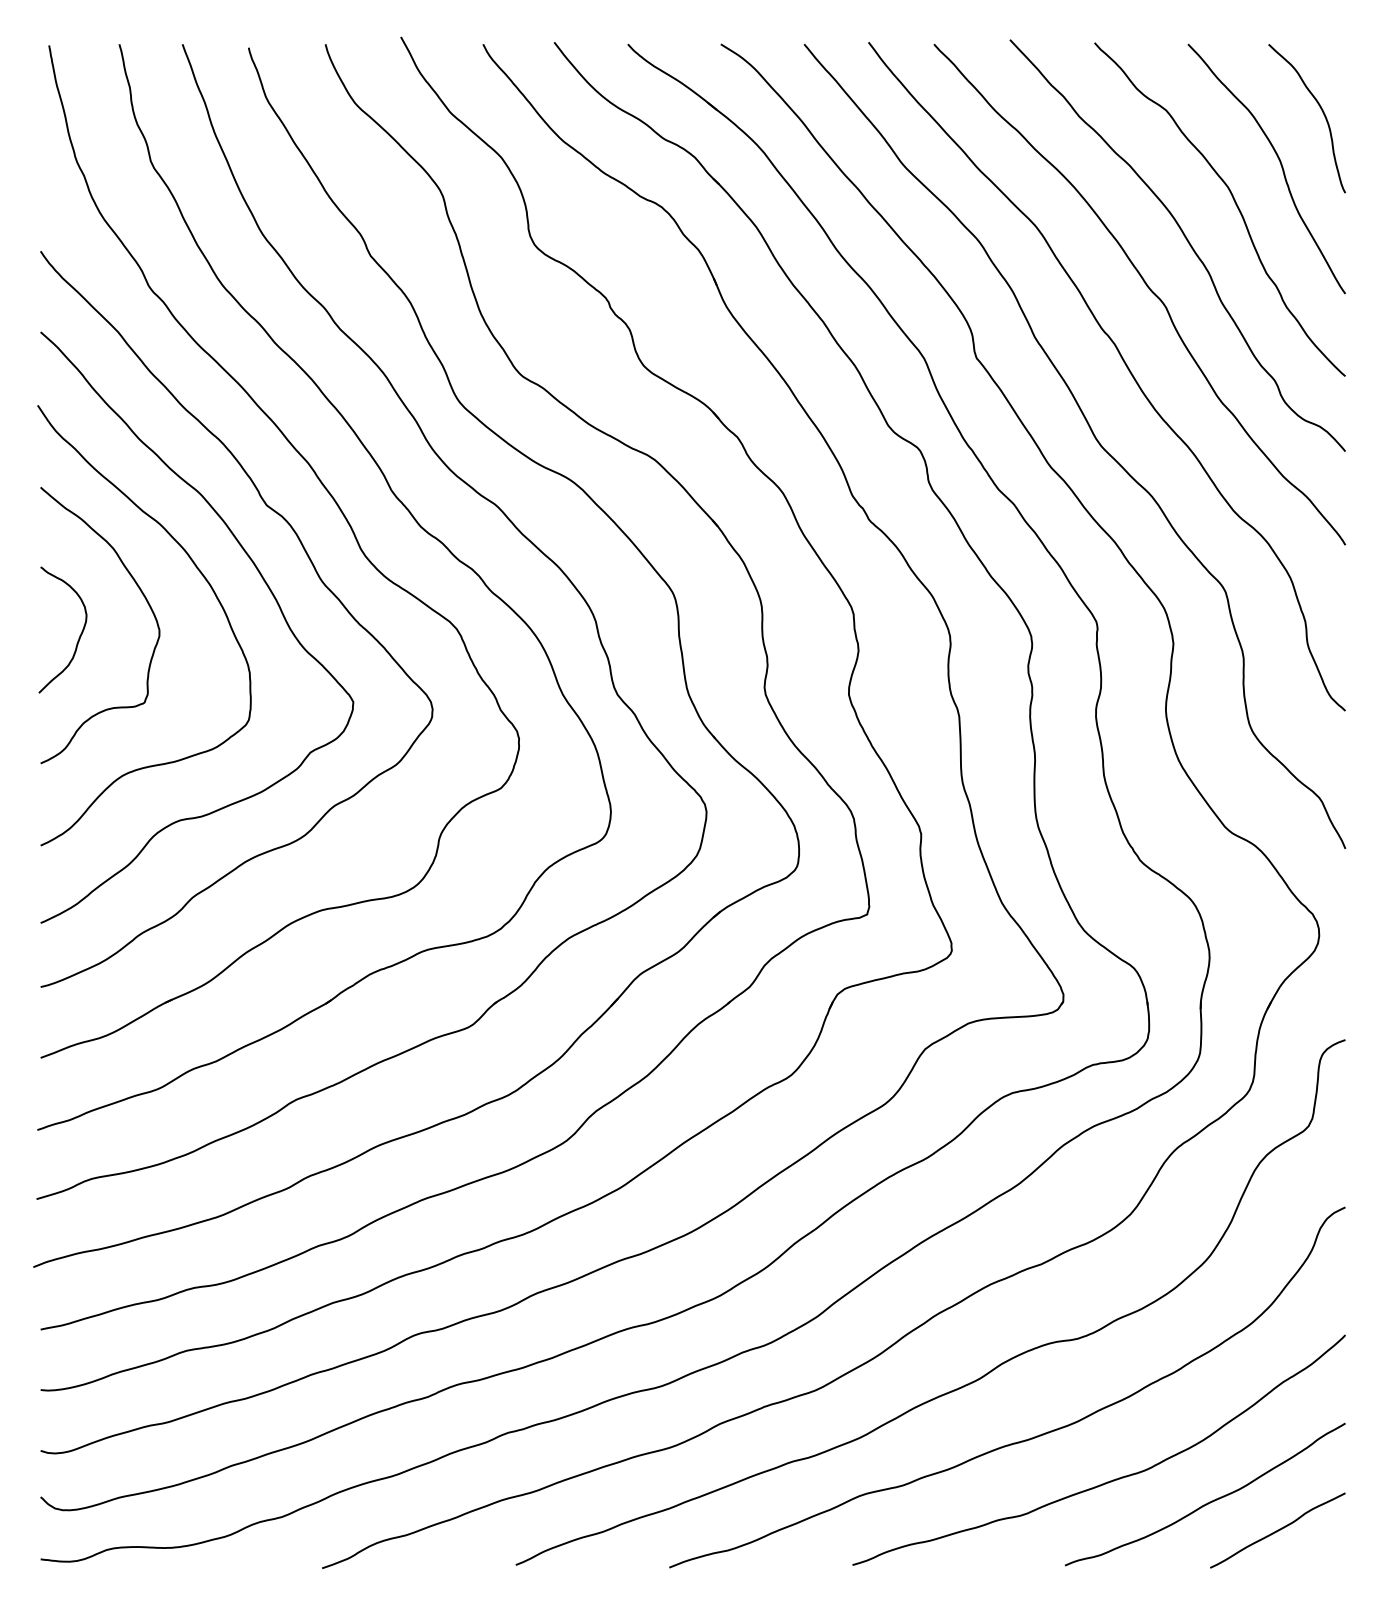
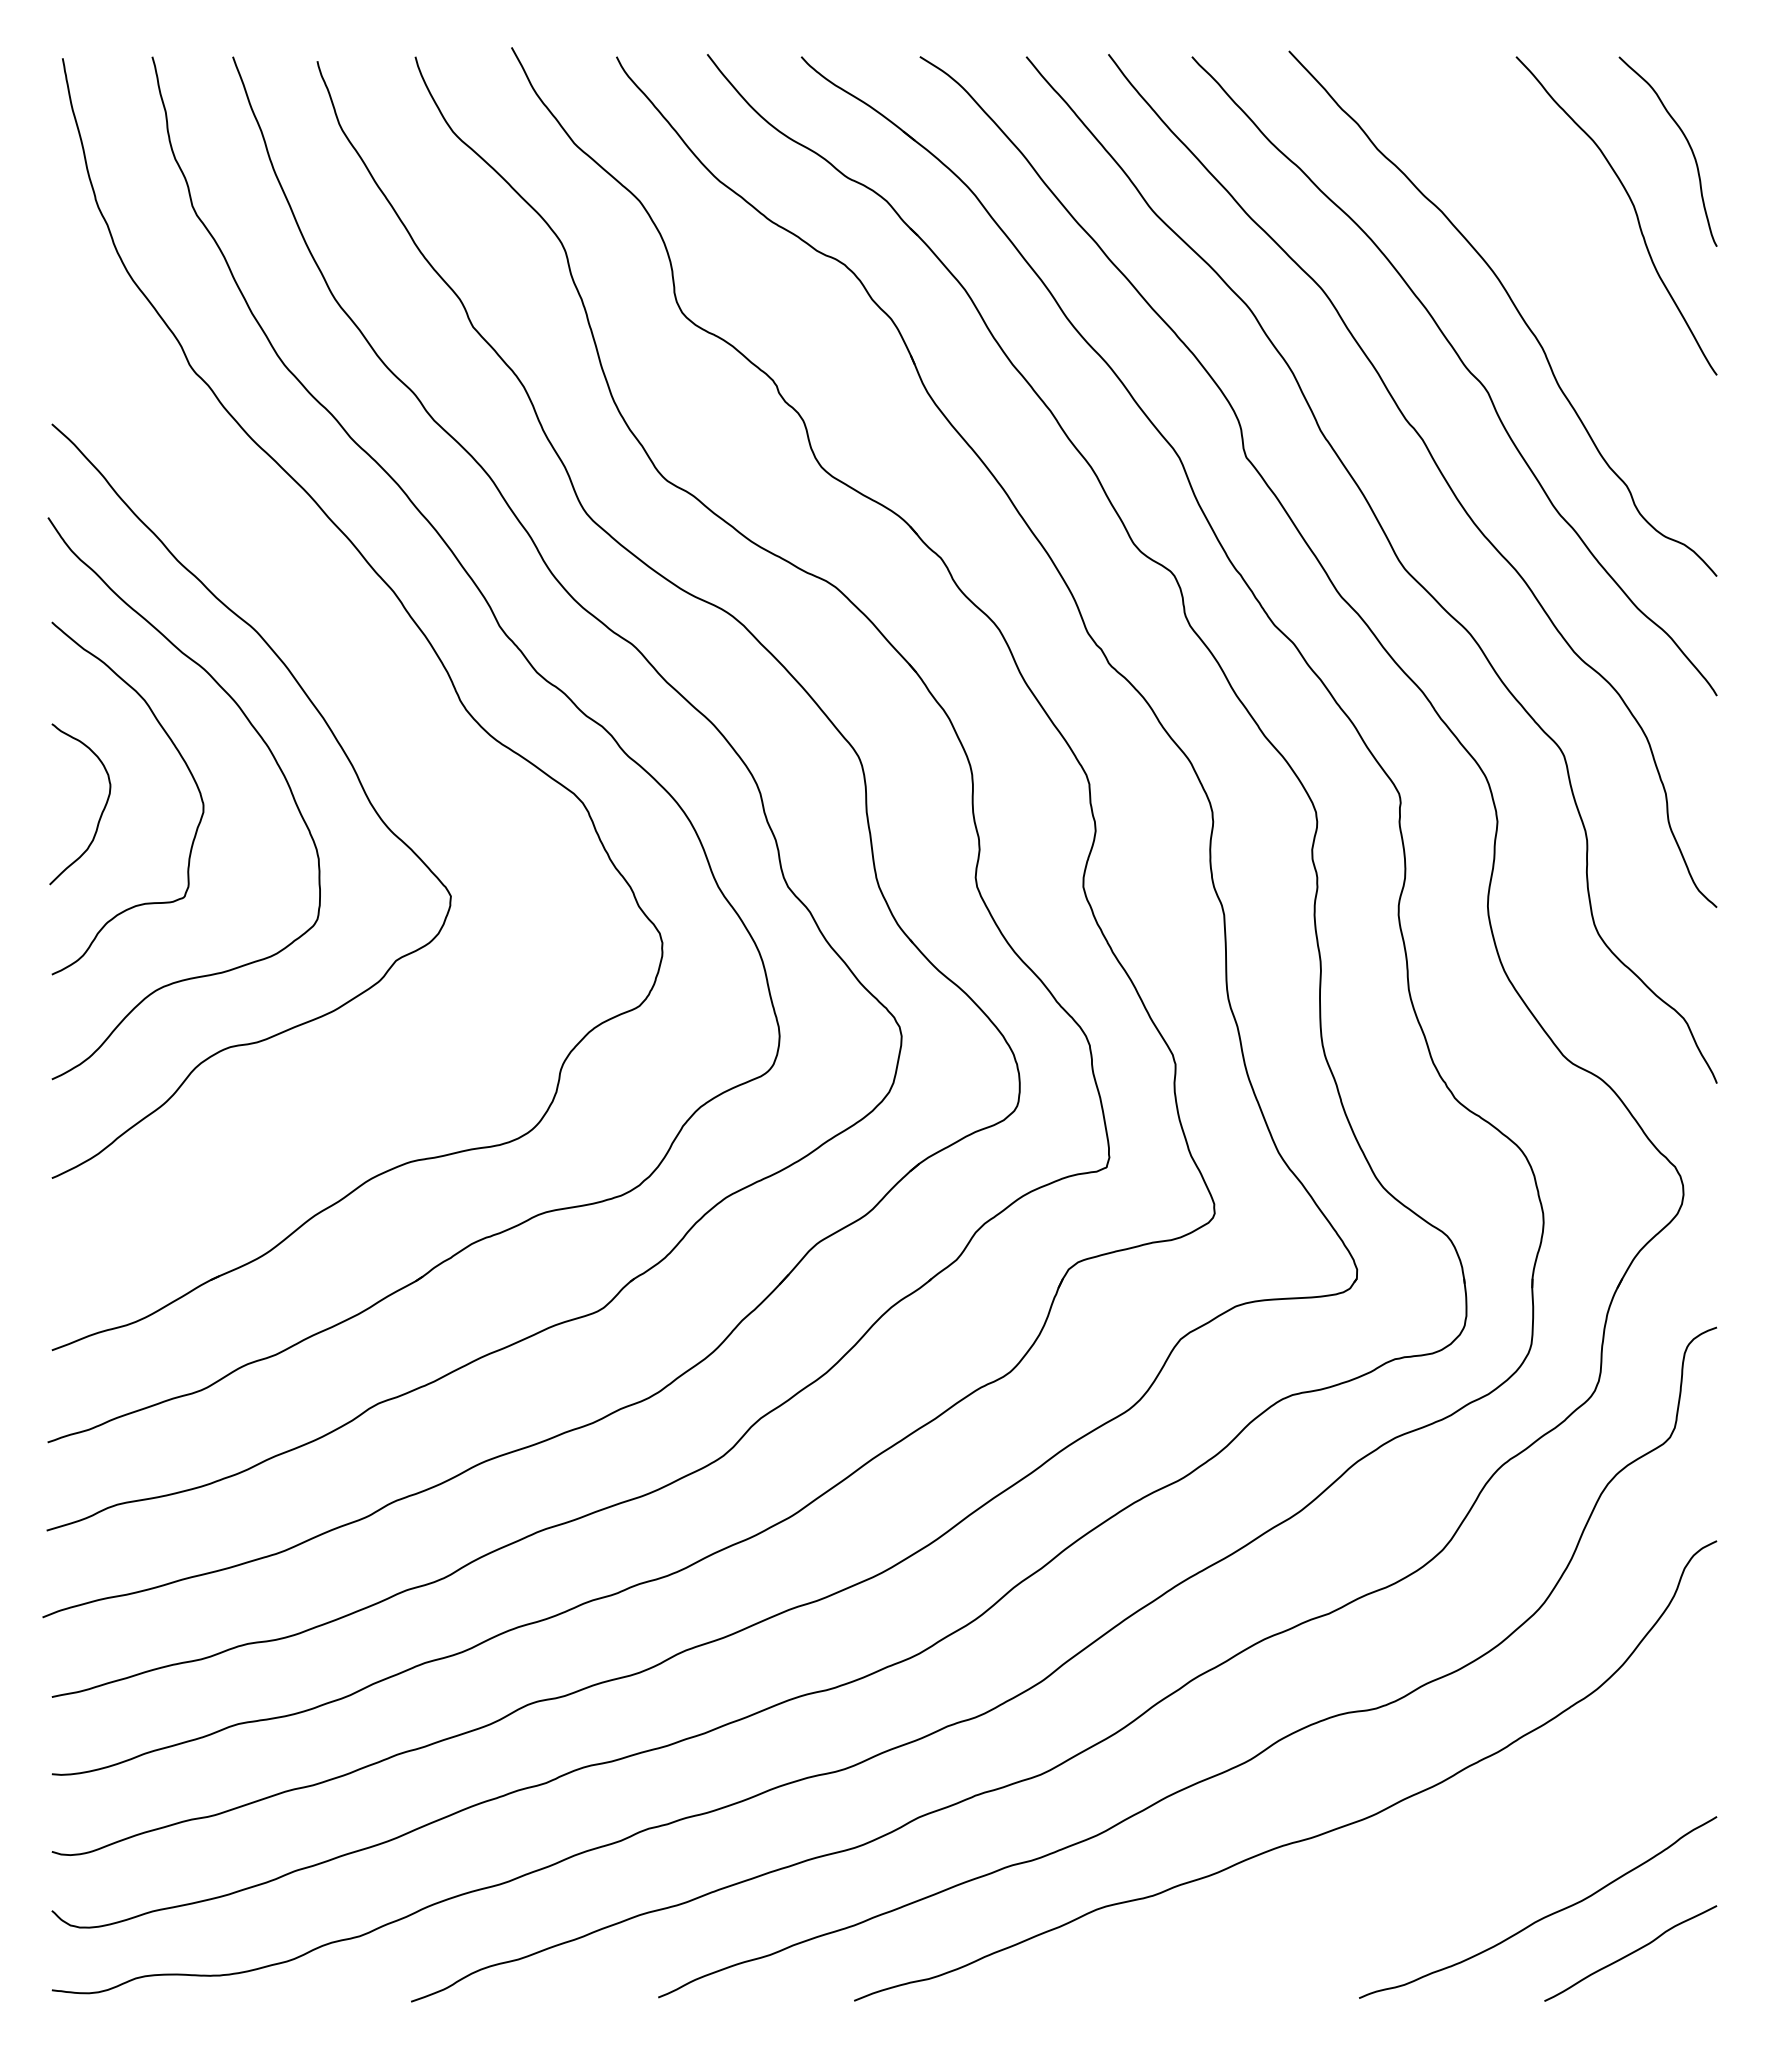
curve: (1234, 202) -> (1575, 258), removed
curve: (317, 576) -> (405, 735), removed
curve: (1113, 1479) -> (1420, 1888), removed

